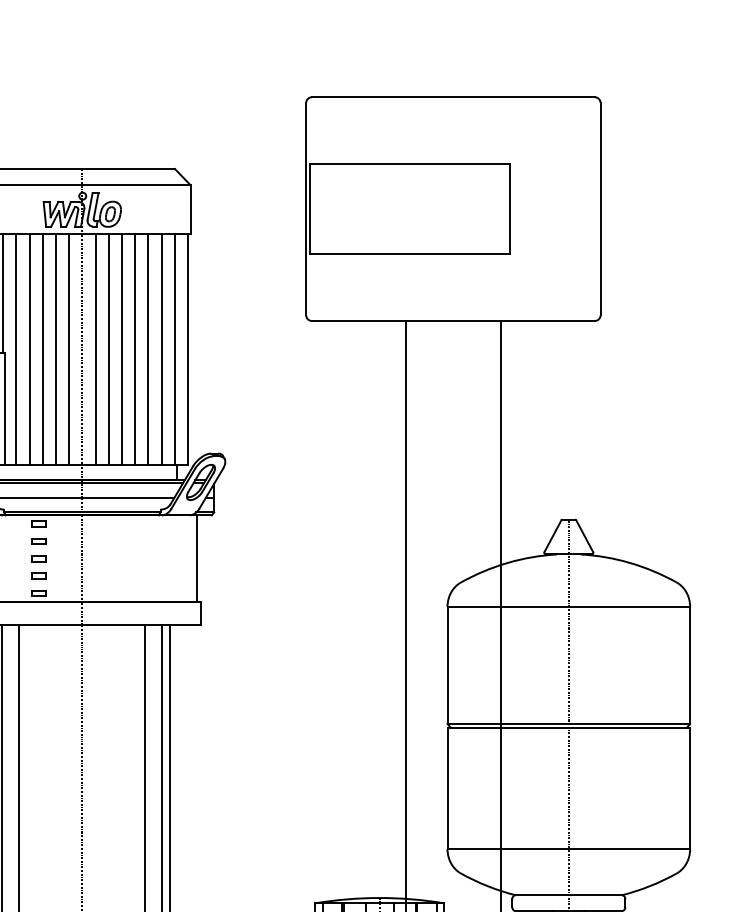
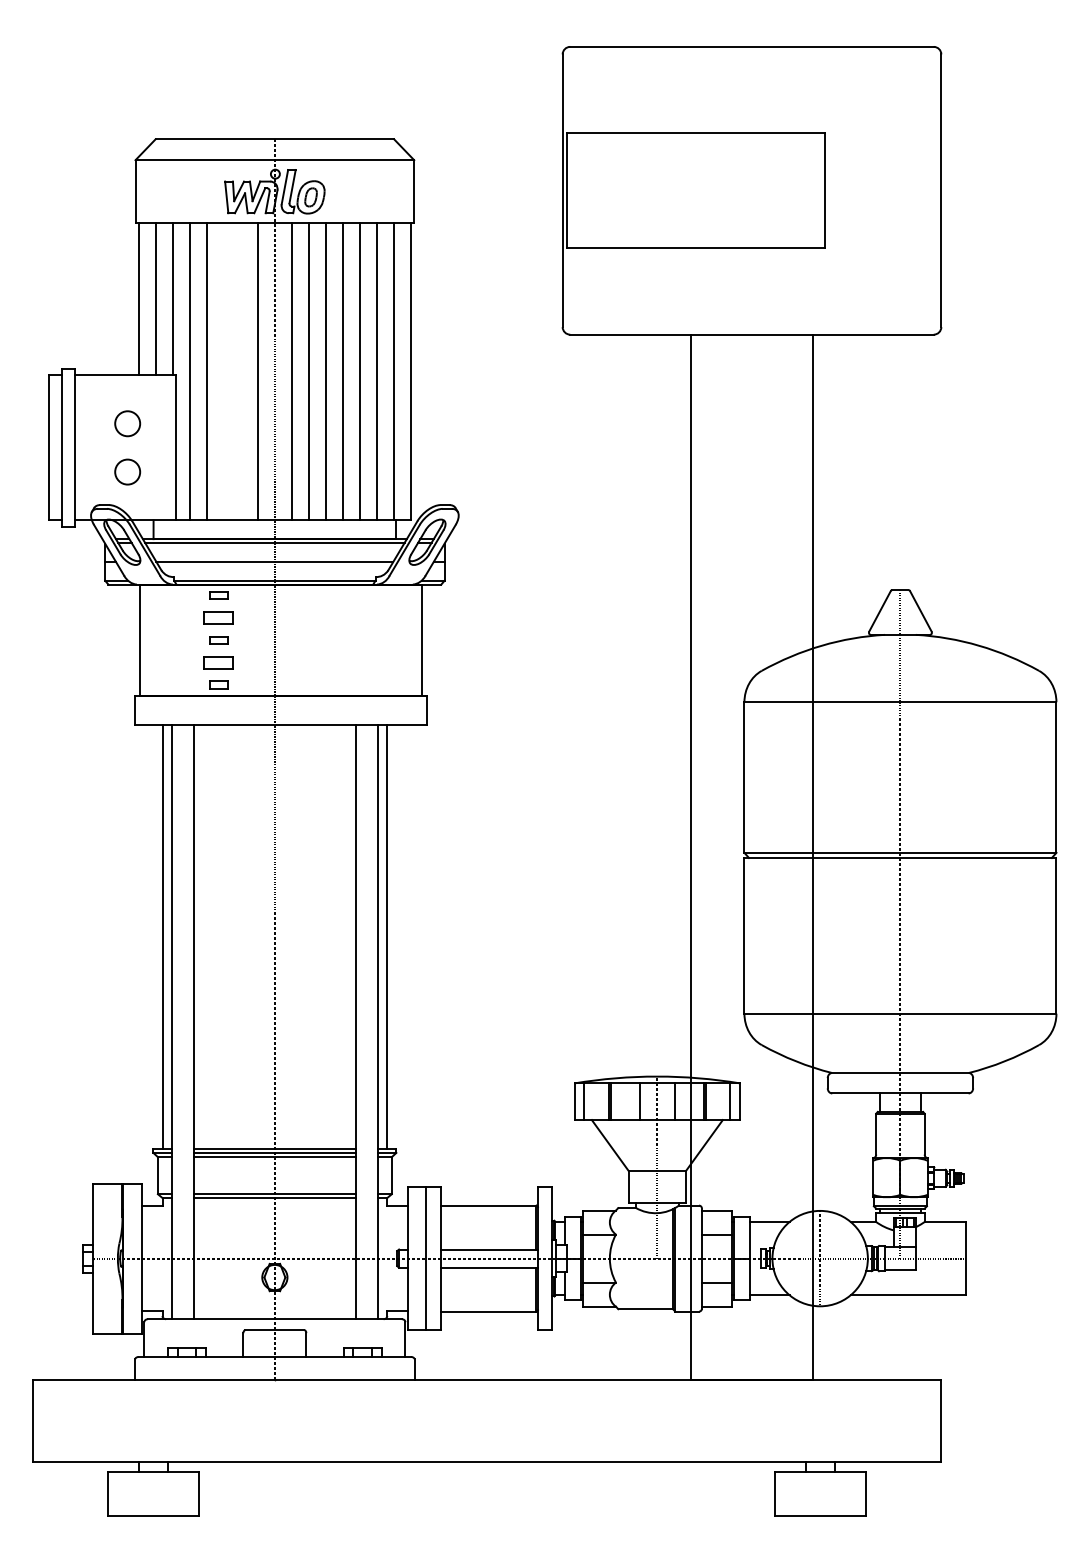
line: (42, 349) -> (223, 371), removed
line: (55, 349) -> (240, 371), removed
part: (38, 540) -> (218, 617), size x1.6
part: (38, 575) -> (218, 662), size x1.6

